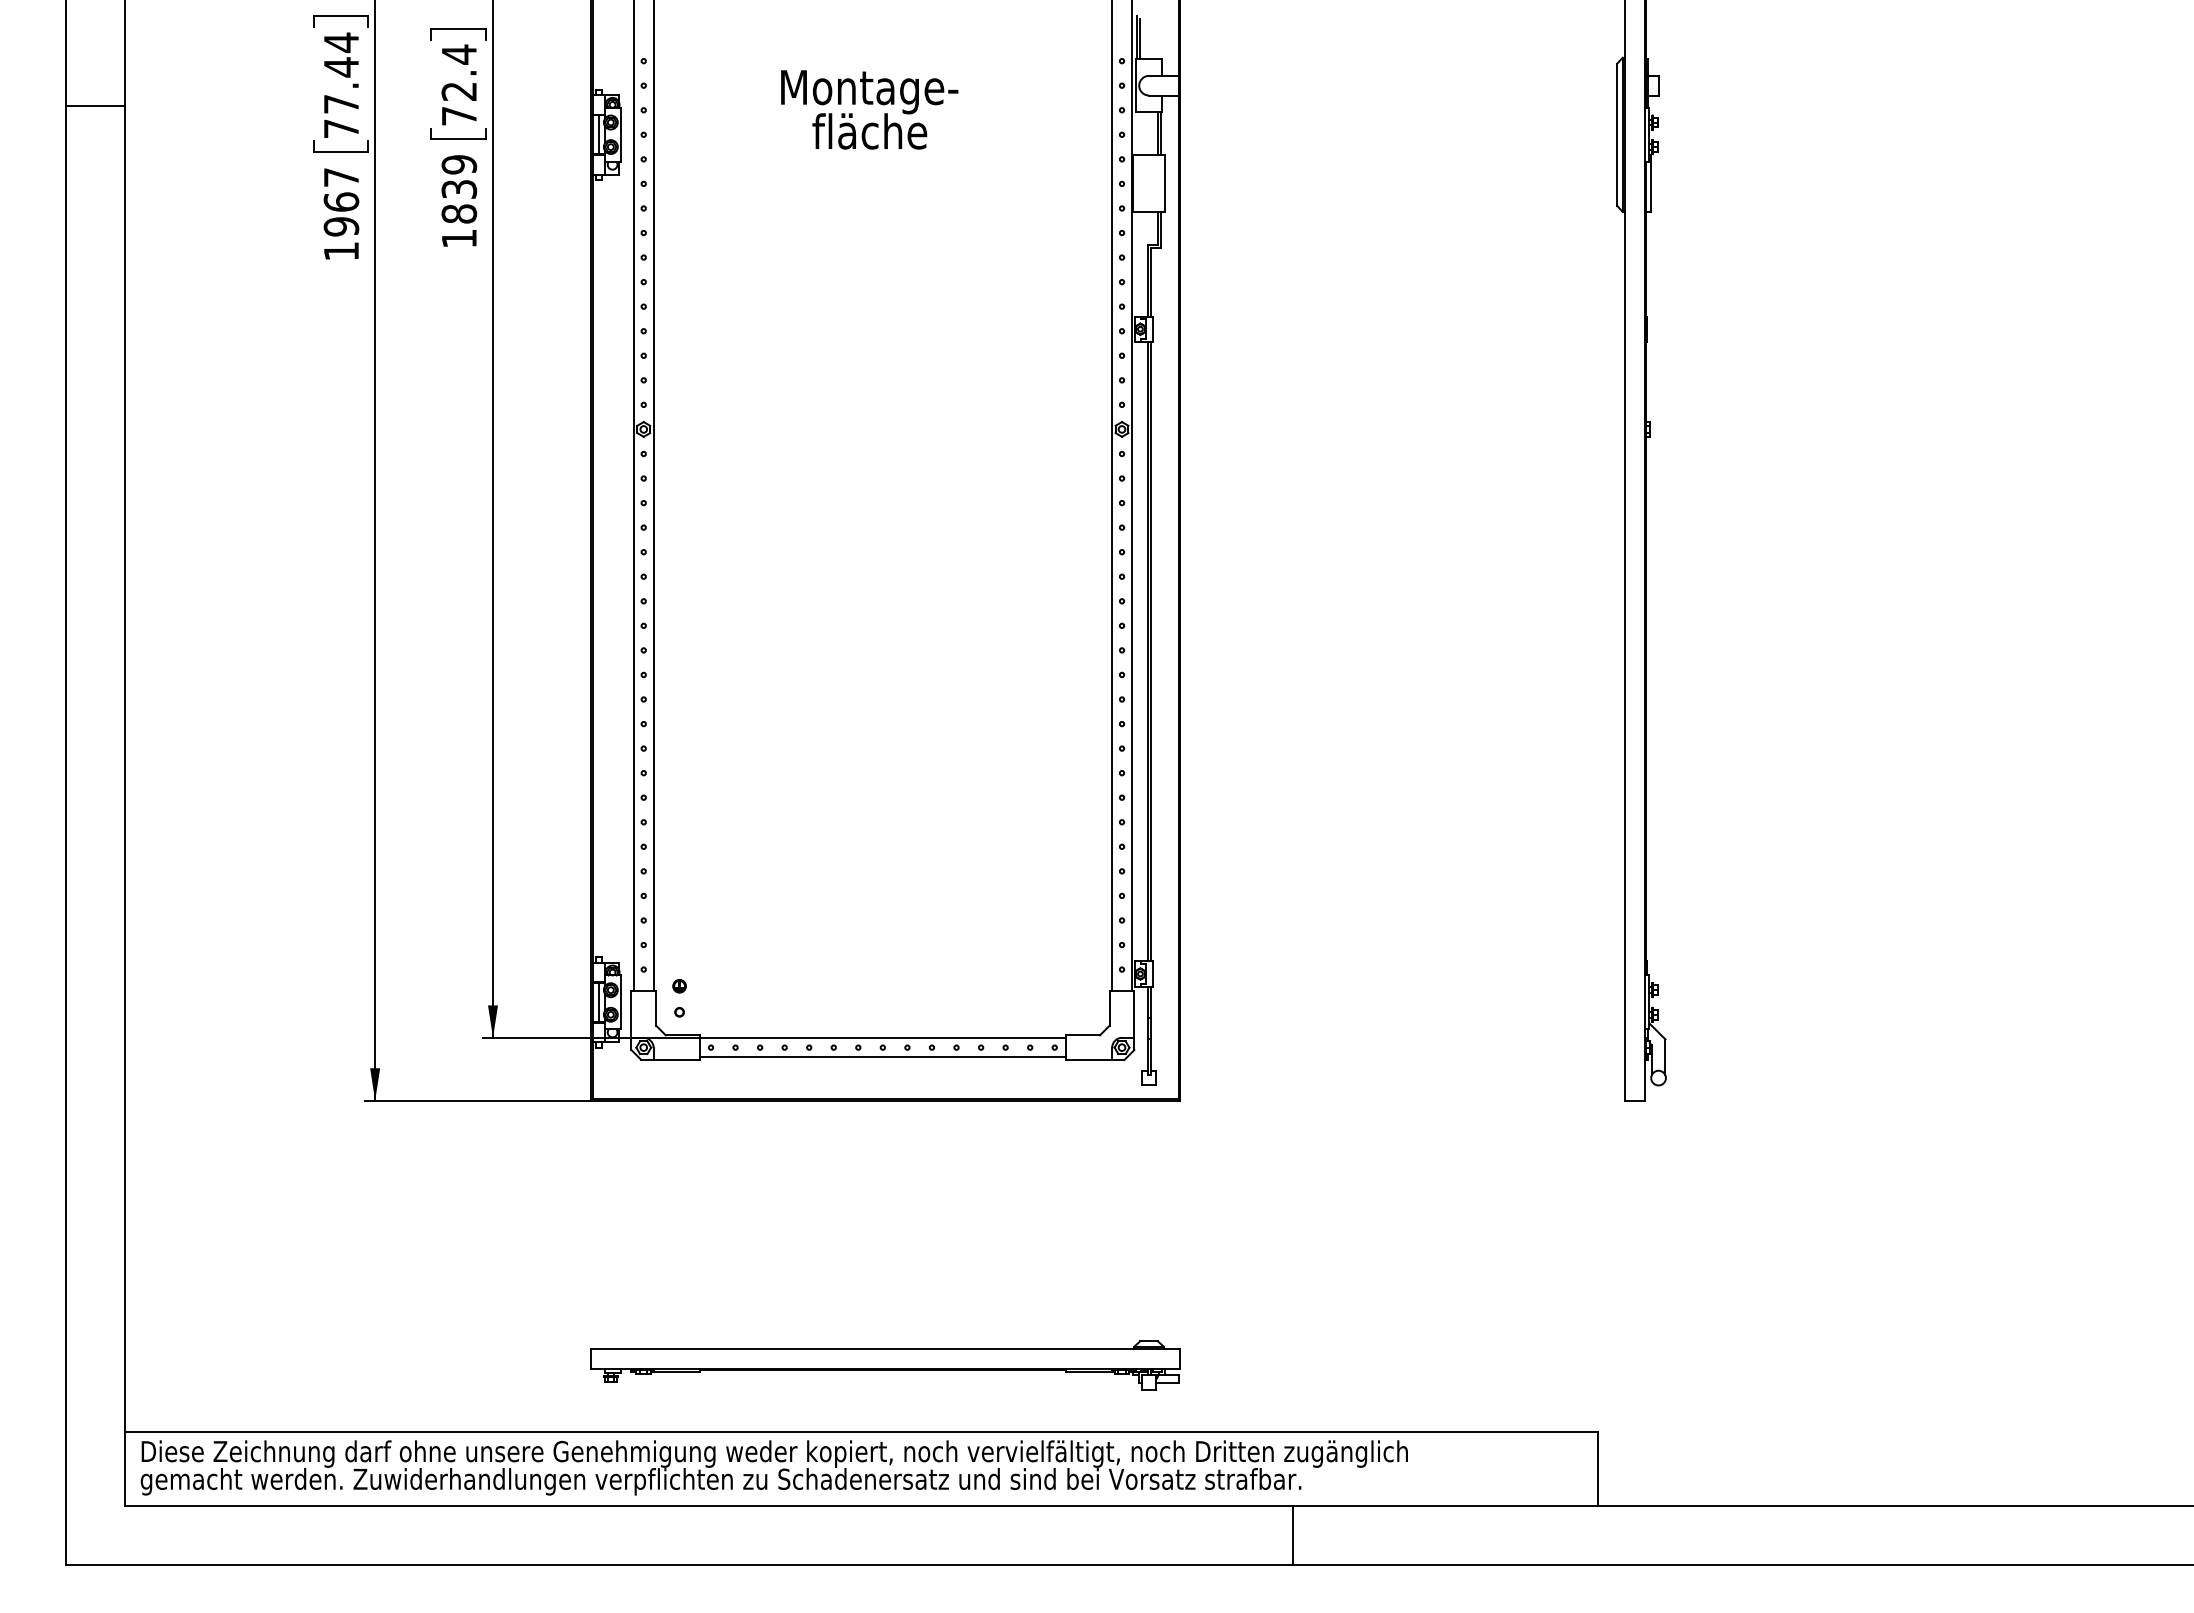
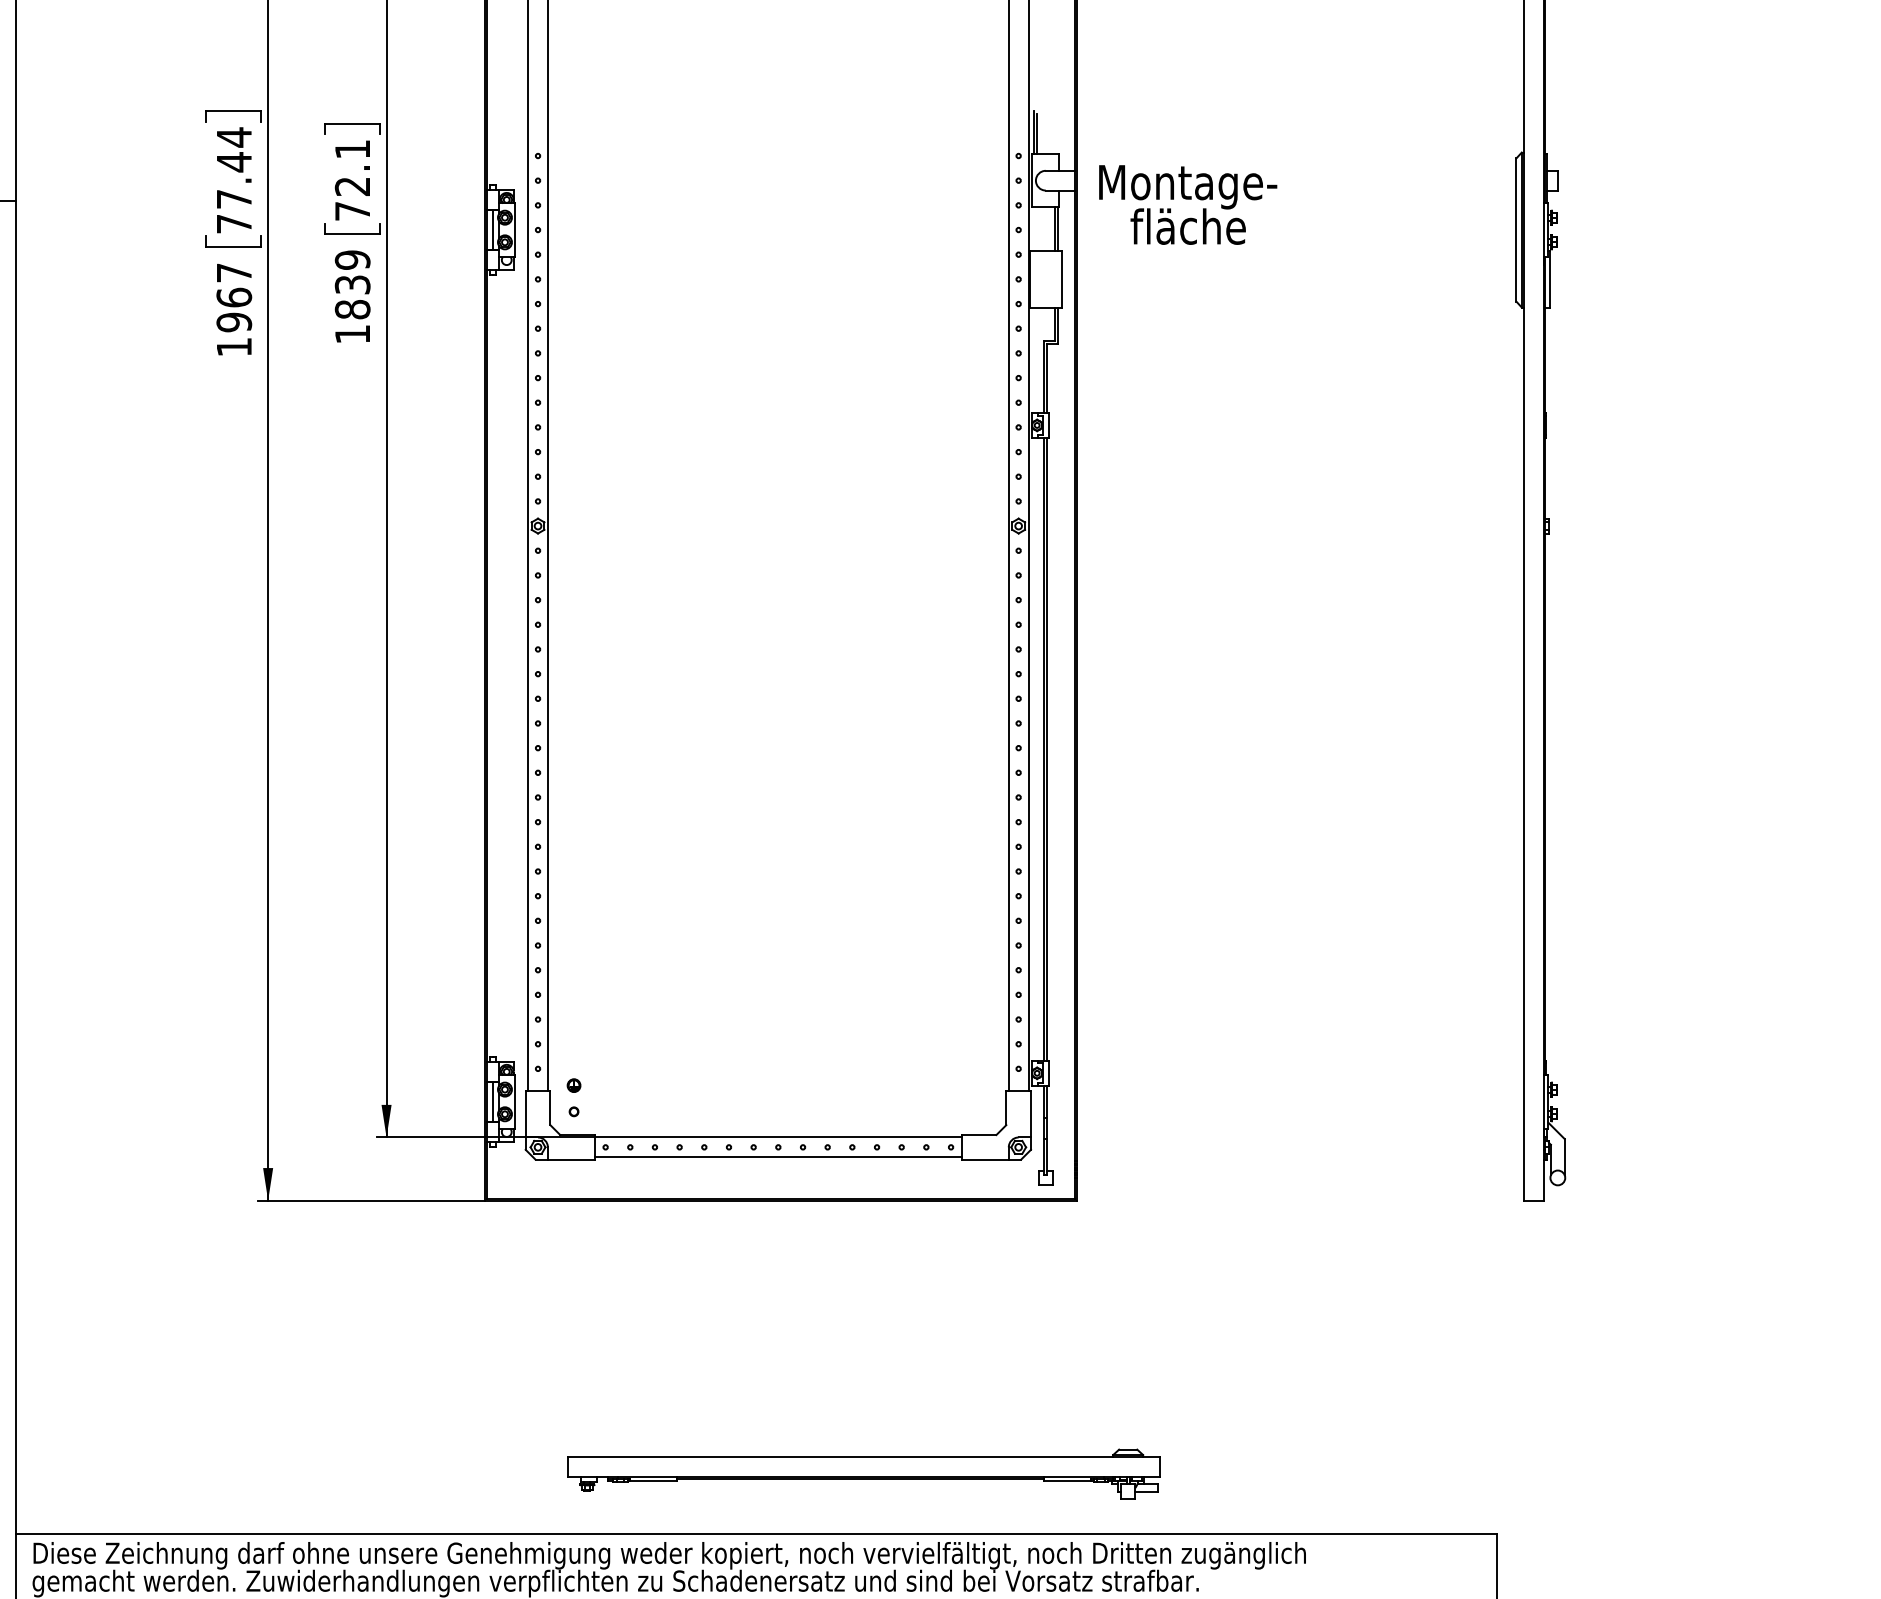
text: (459, 54) -> (352, 149), 72.4 -> 72.1
text: (869, 109) -> (1187, 204), moved
part: (885, 1365) -> (863, 1473), moved

